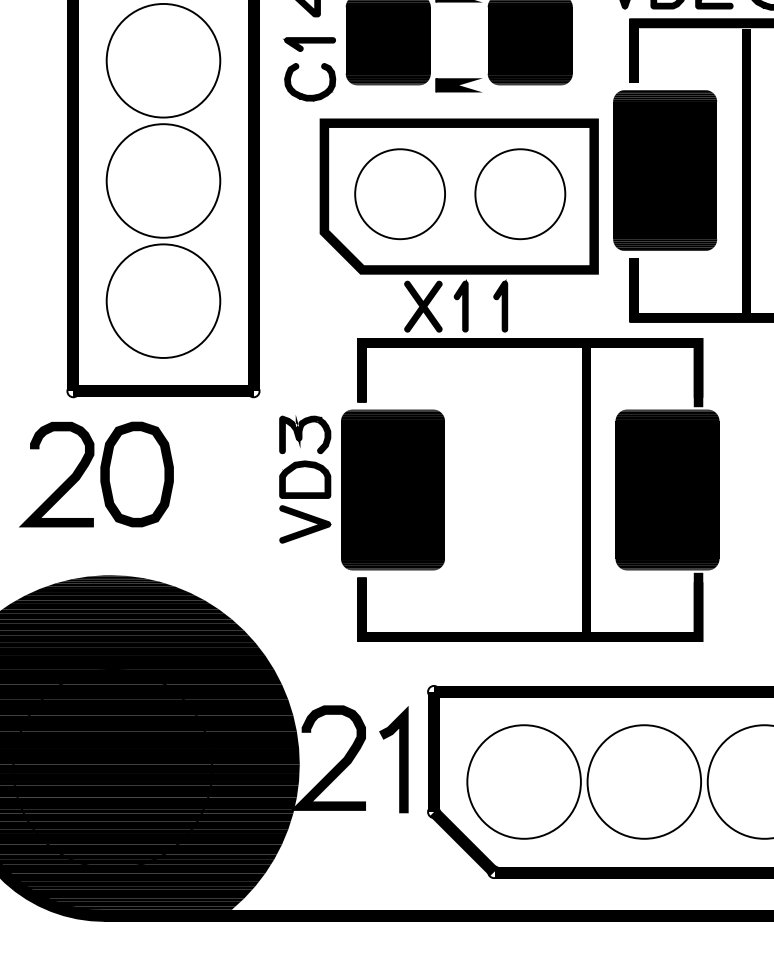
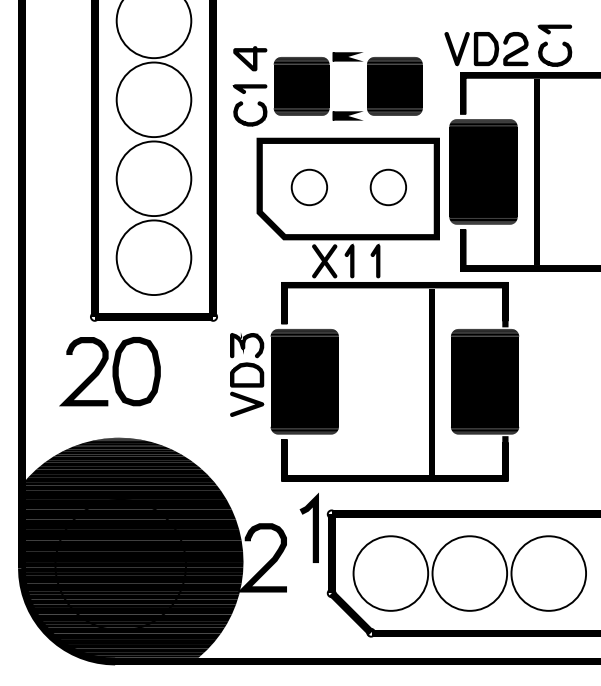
part: (400, 194) -> (309, 187), size x0.6
part: (520, 194) -> (388, 187), size x0.6
line: (398, 759) -> (312, 527), moved

